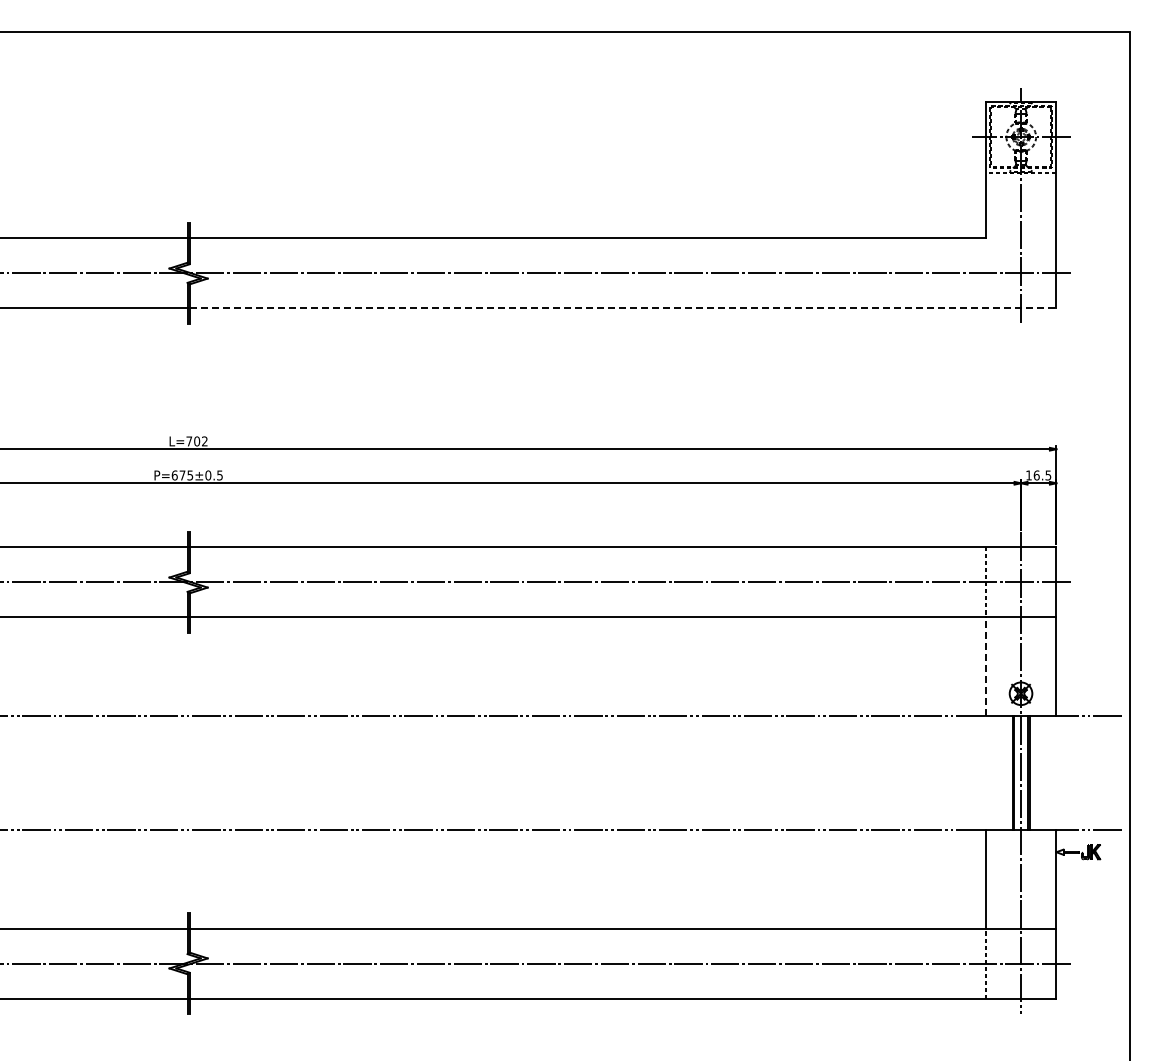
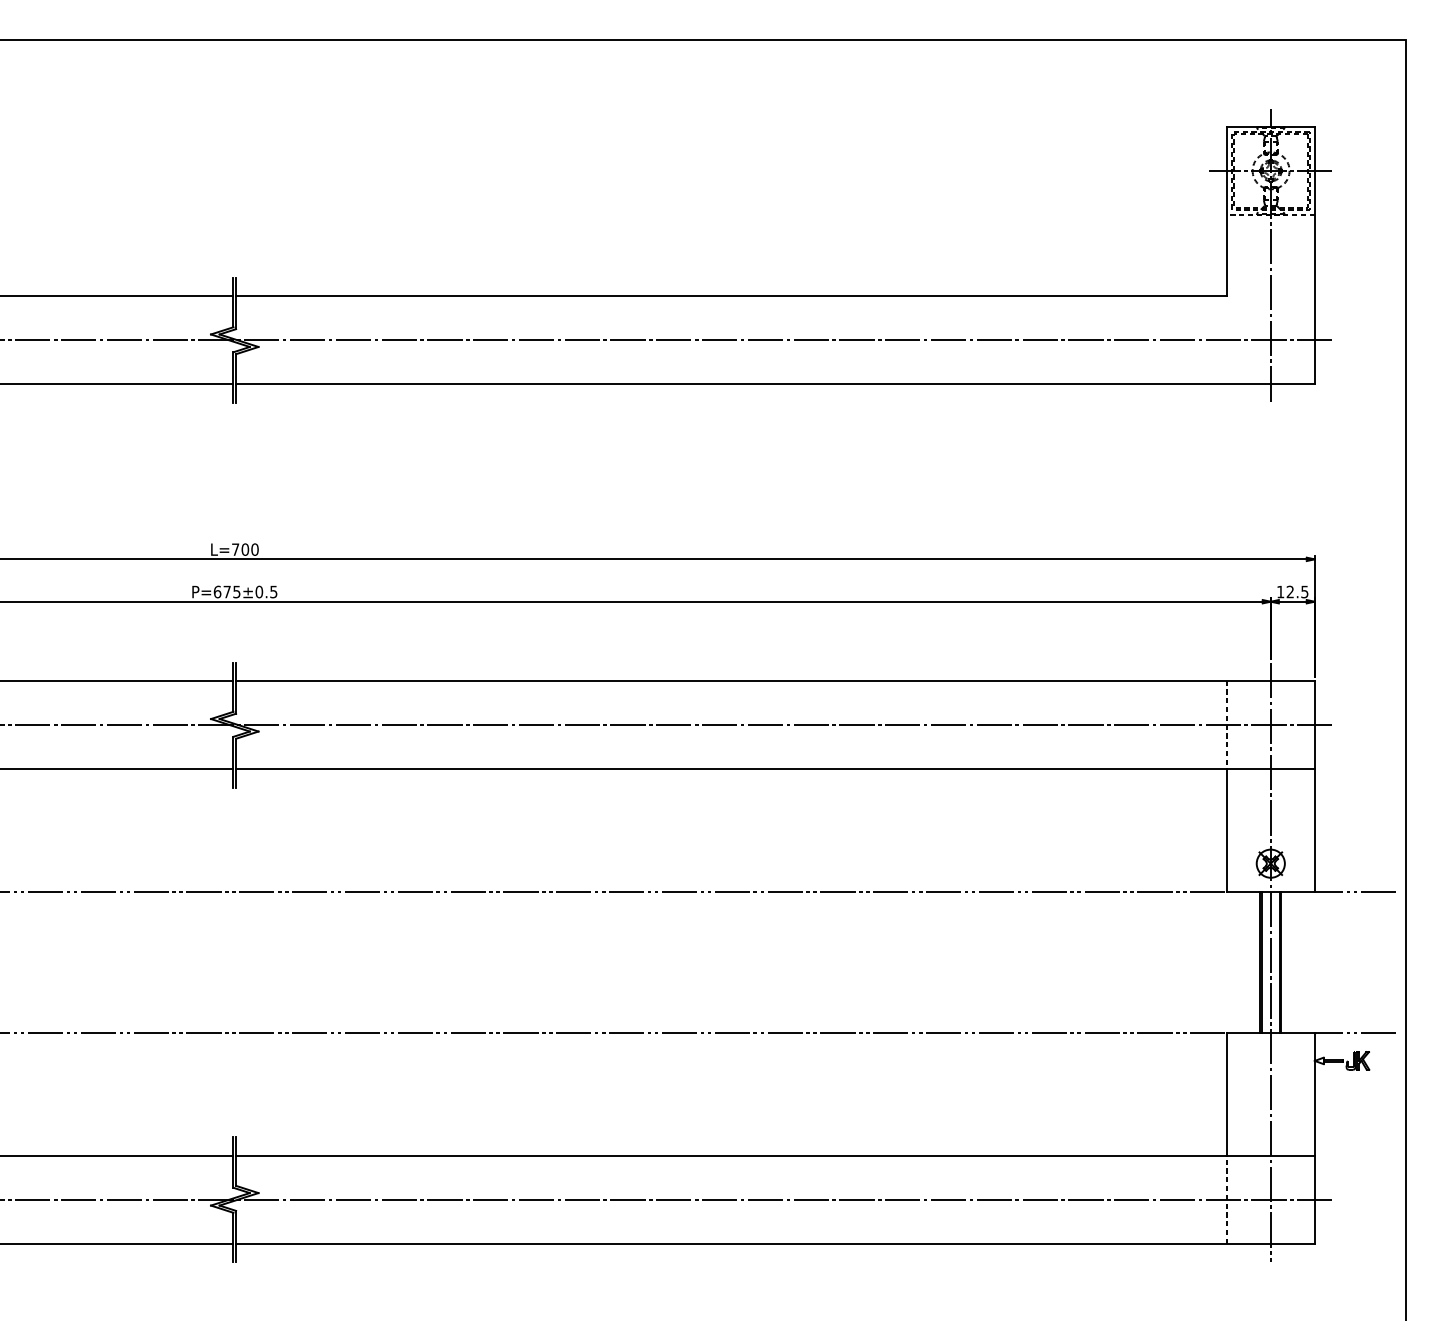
line: (623, 308) -> (776, 384), dashed -> solid
text: (204, 441) -> (254, 549), L=702 -> L=700
text: (1036, 475) -> (1290, 592), 16.5 -> 12.5
line: (985, 666) -> (1226, 829), dashed -> solid

